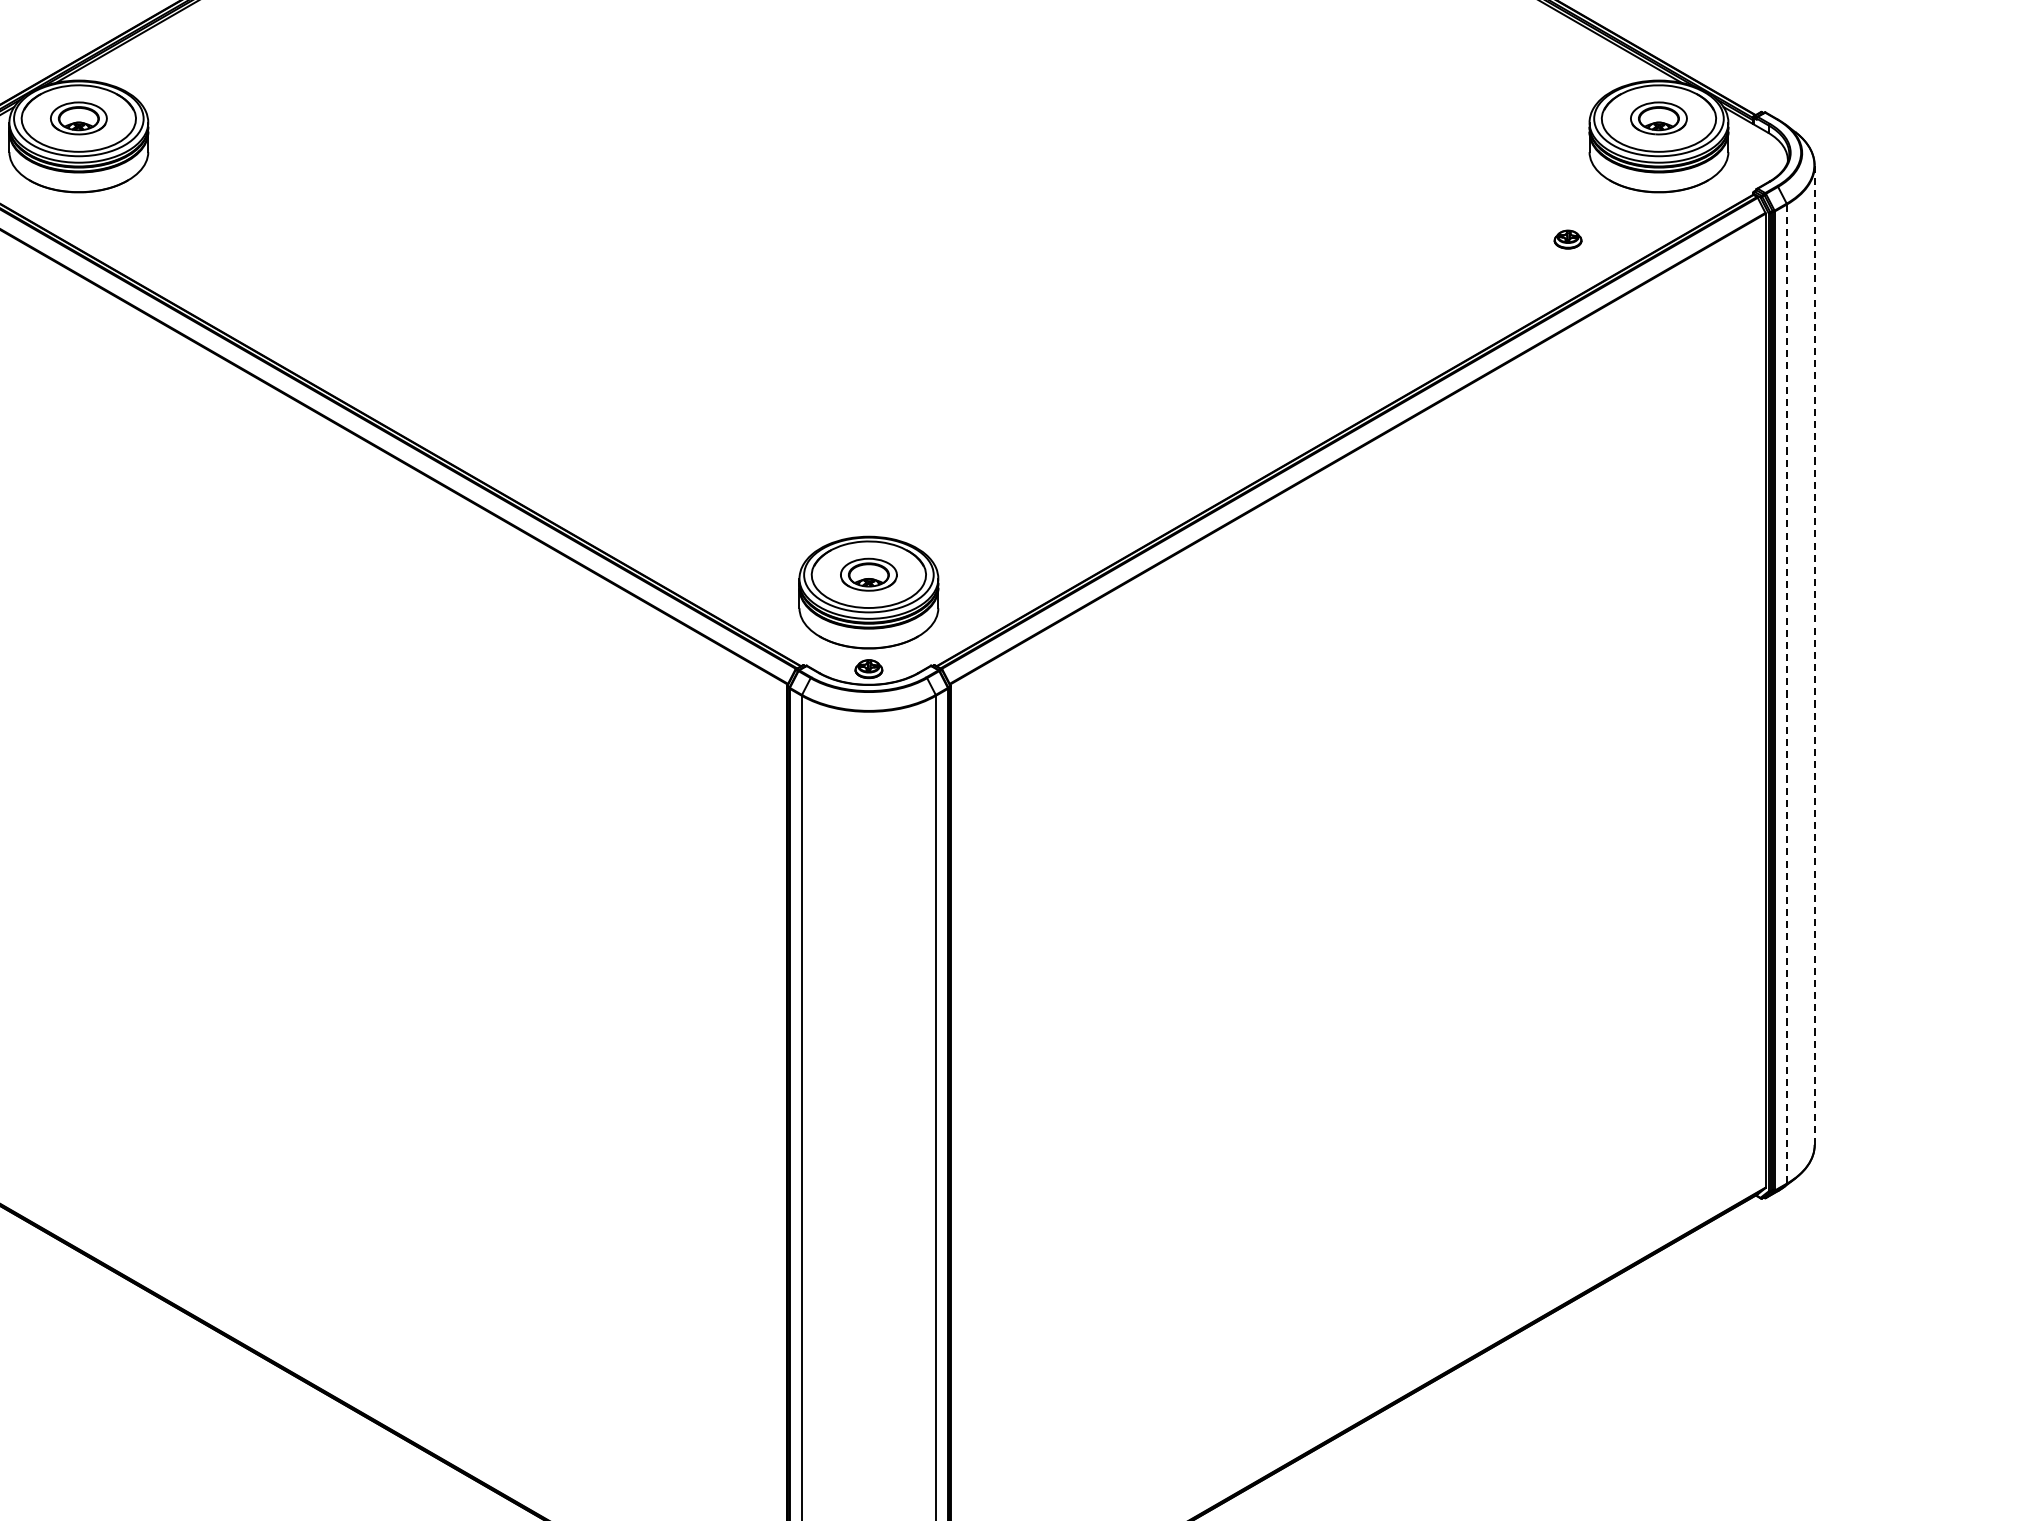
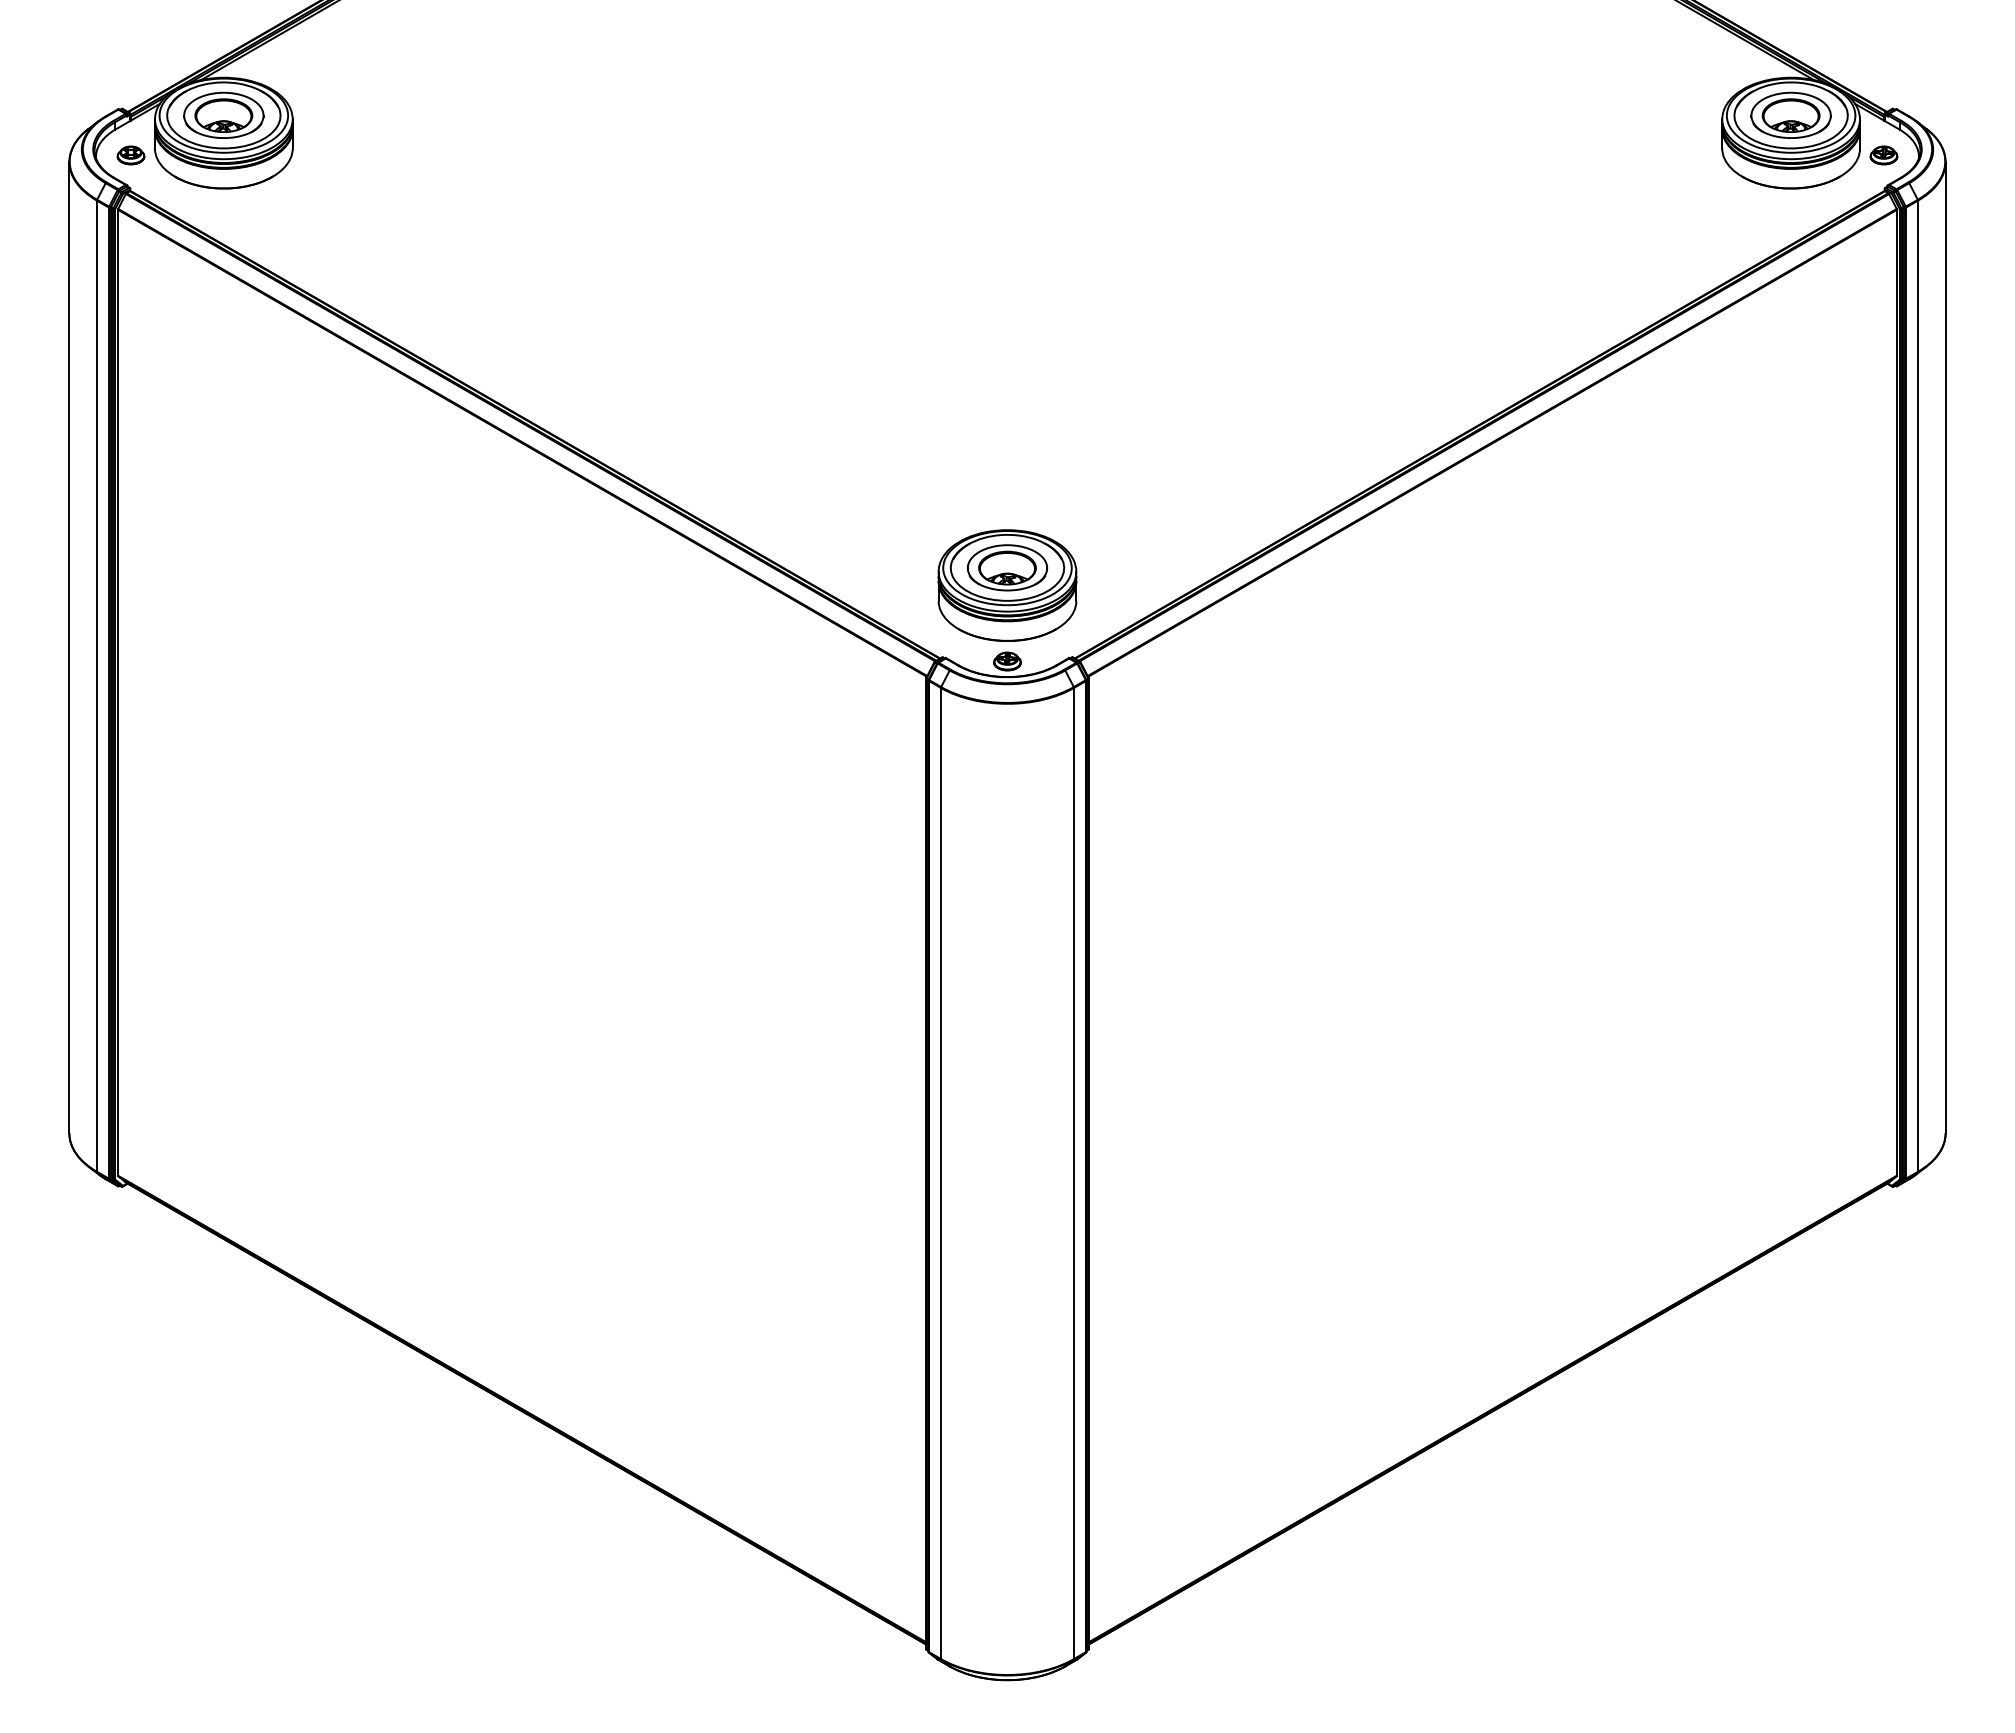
part: (78, 117) -> (223, 114), size x1.43
part: (1658, 117) -> (1790, 114), size x1.43
part: (1567, 239) -> (1883, 155), moved
part: (868, 574) -> (1007, 567), size x1.43
line: (1814, 655) -> (1945, 647), dashed -> solid
line: (1787, 694) -> (1918, 686), dashed -> solid

